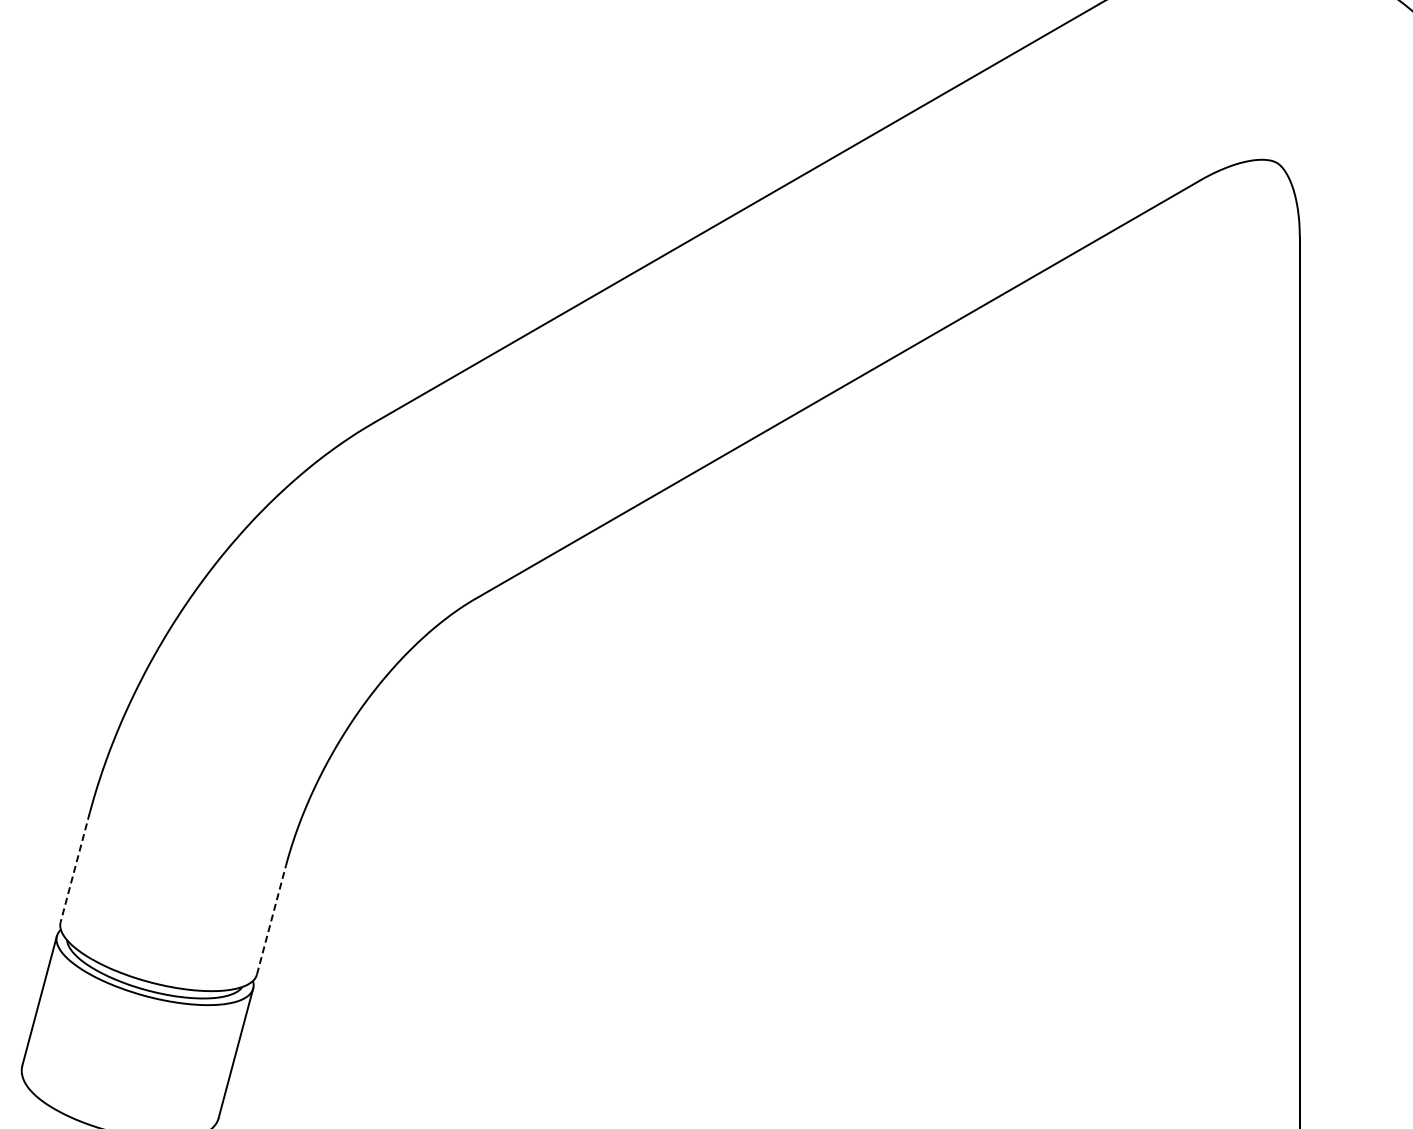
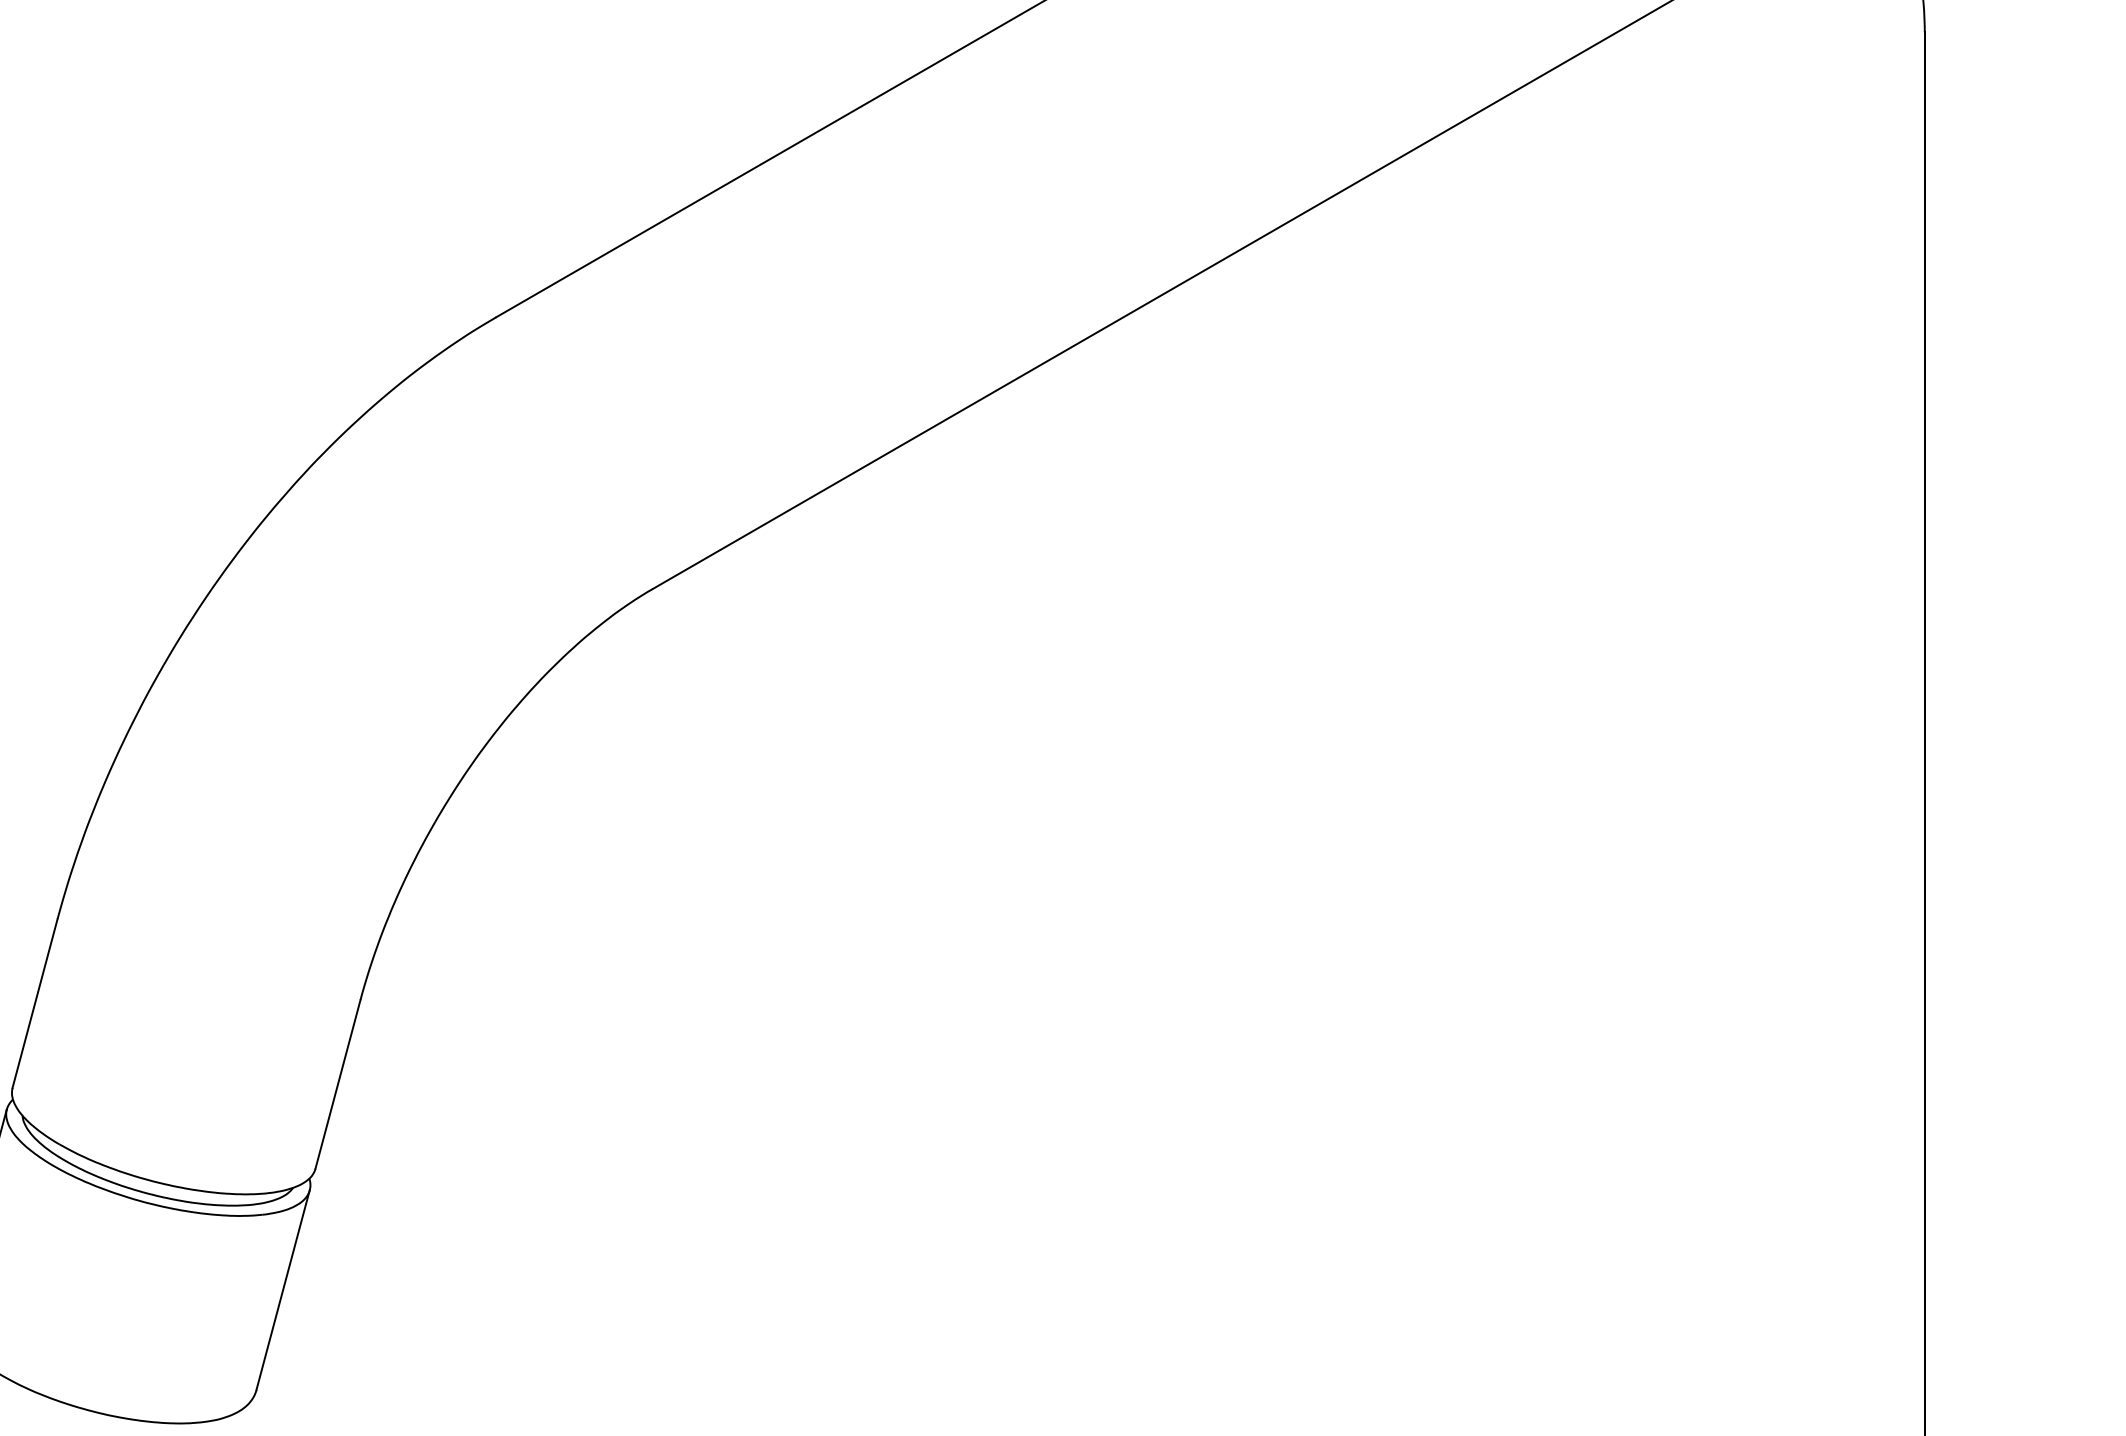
line: (75, 867) -> (35, 1003), dashed -> solid
line: (271, 919) -> (337, 1083), dashed -> solid

